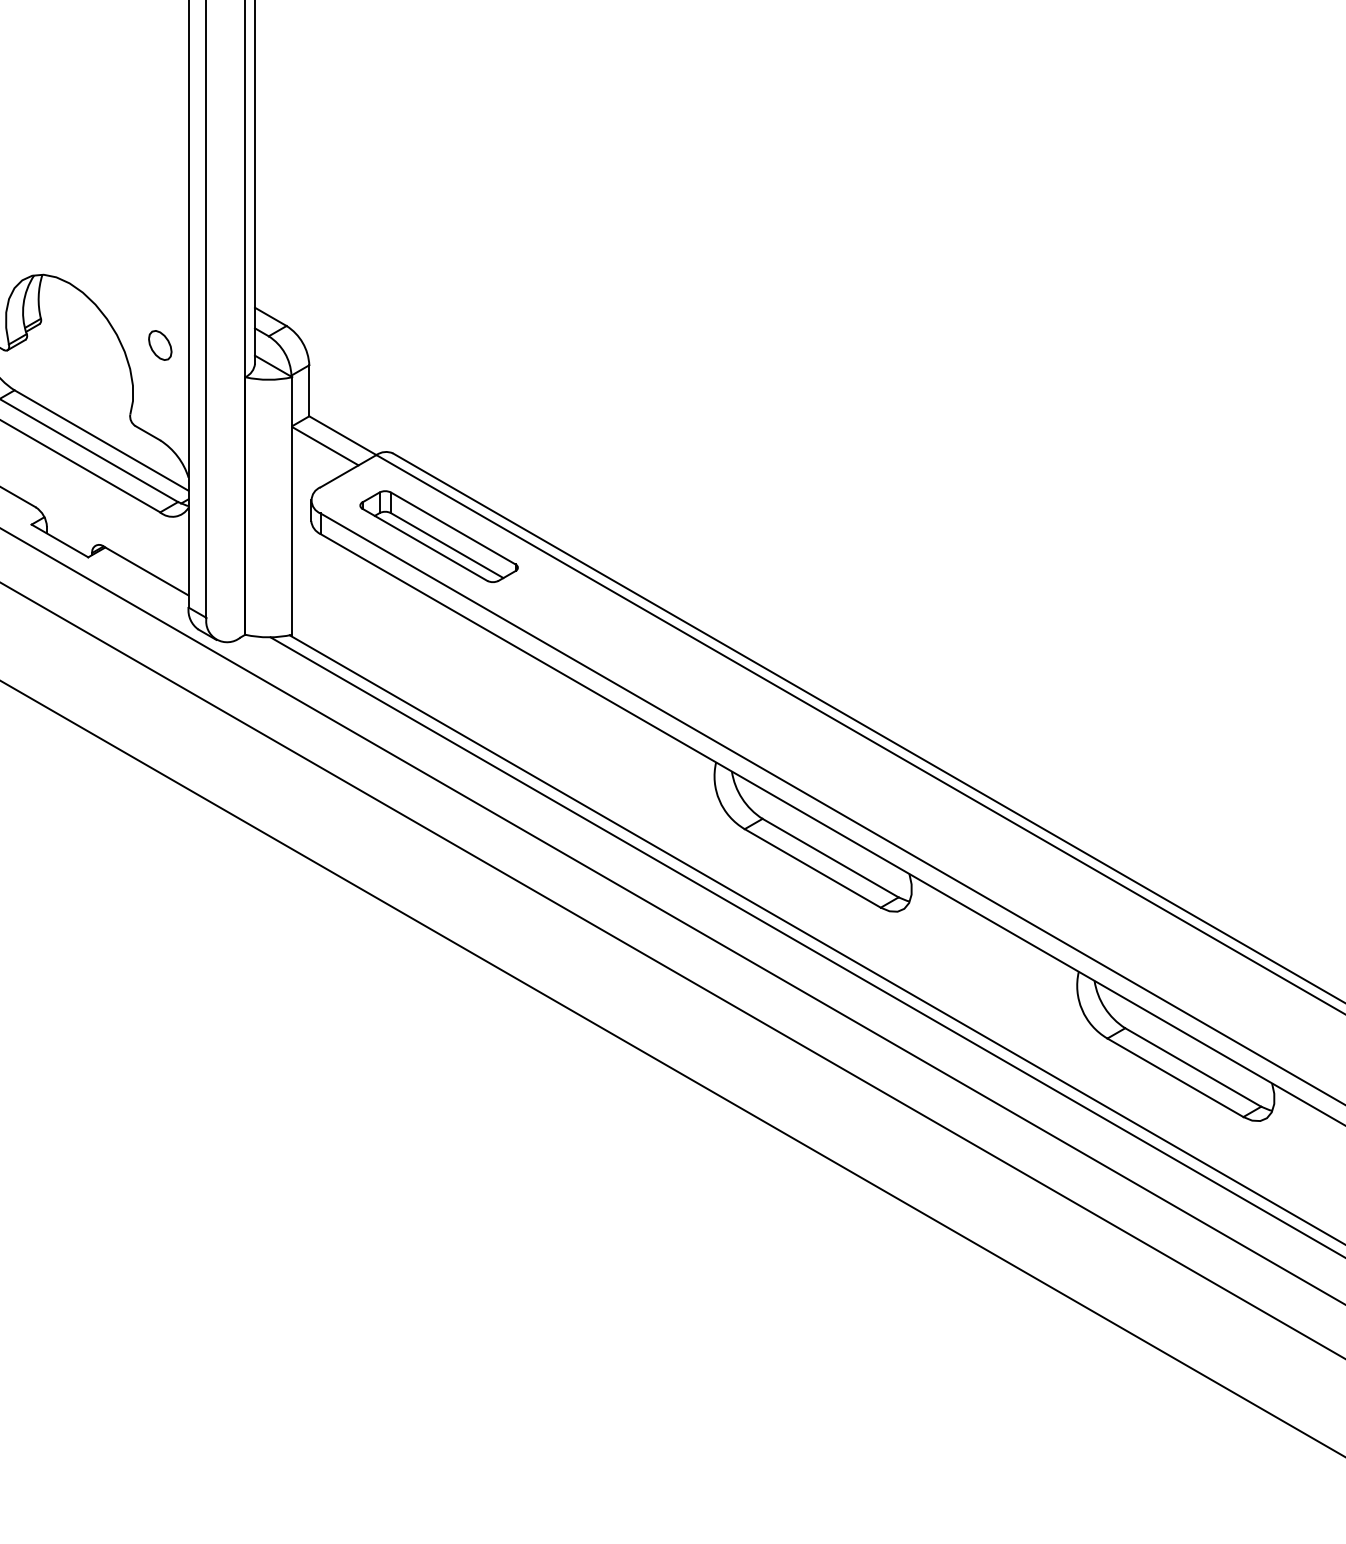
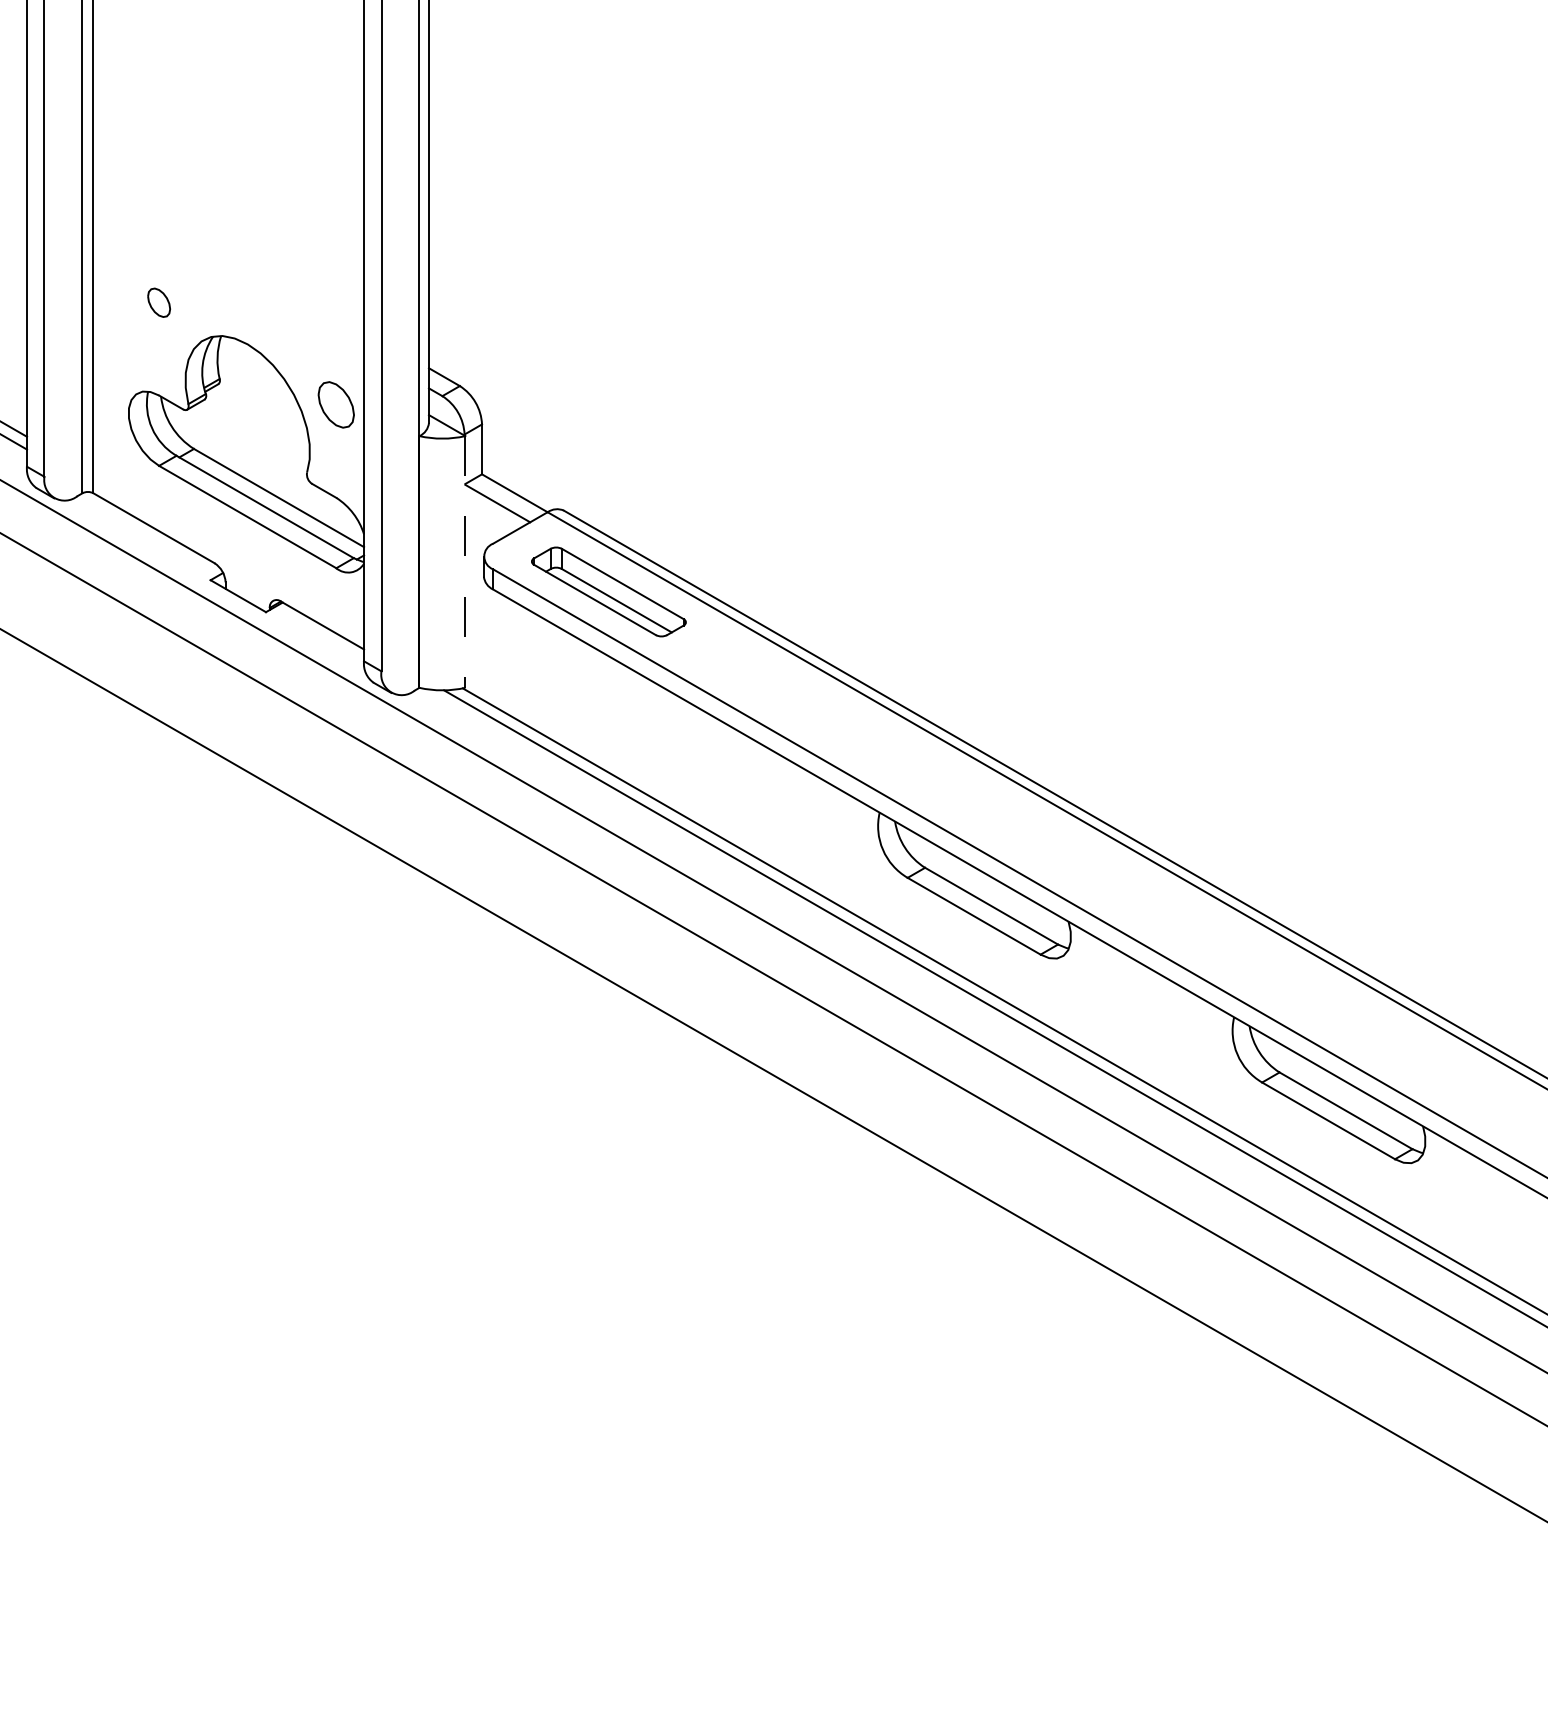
part: (160, 345) -> (336, 405), size x1.6
line: (292, 505) -> (465, 561), solid -> dashed

